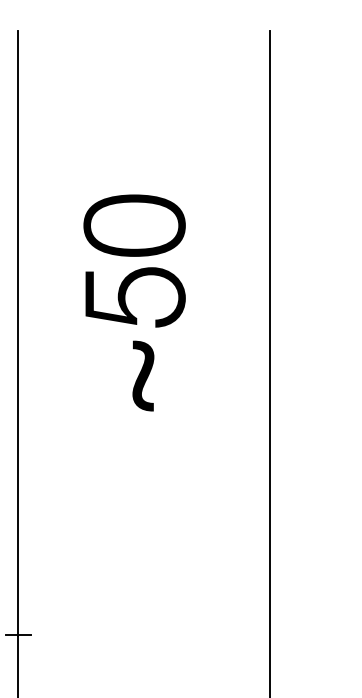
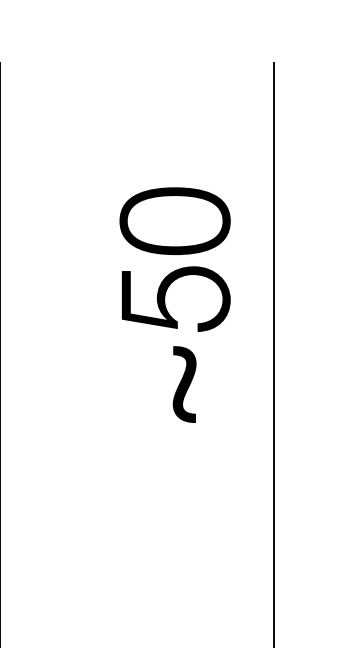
part: (126, 304) -> (166, 306), moved

